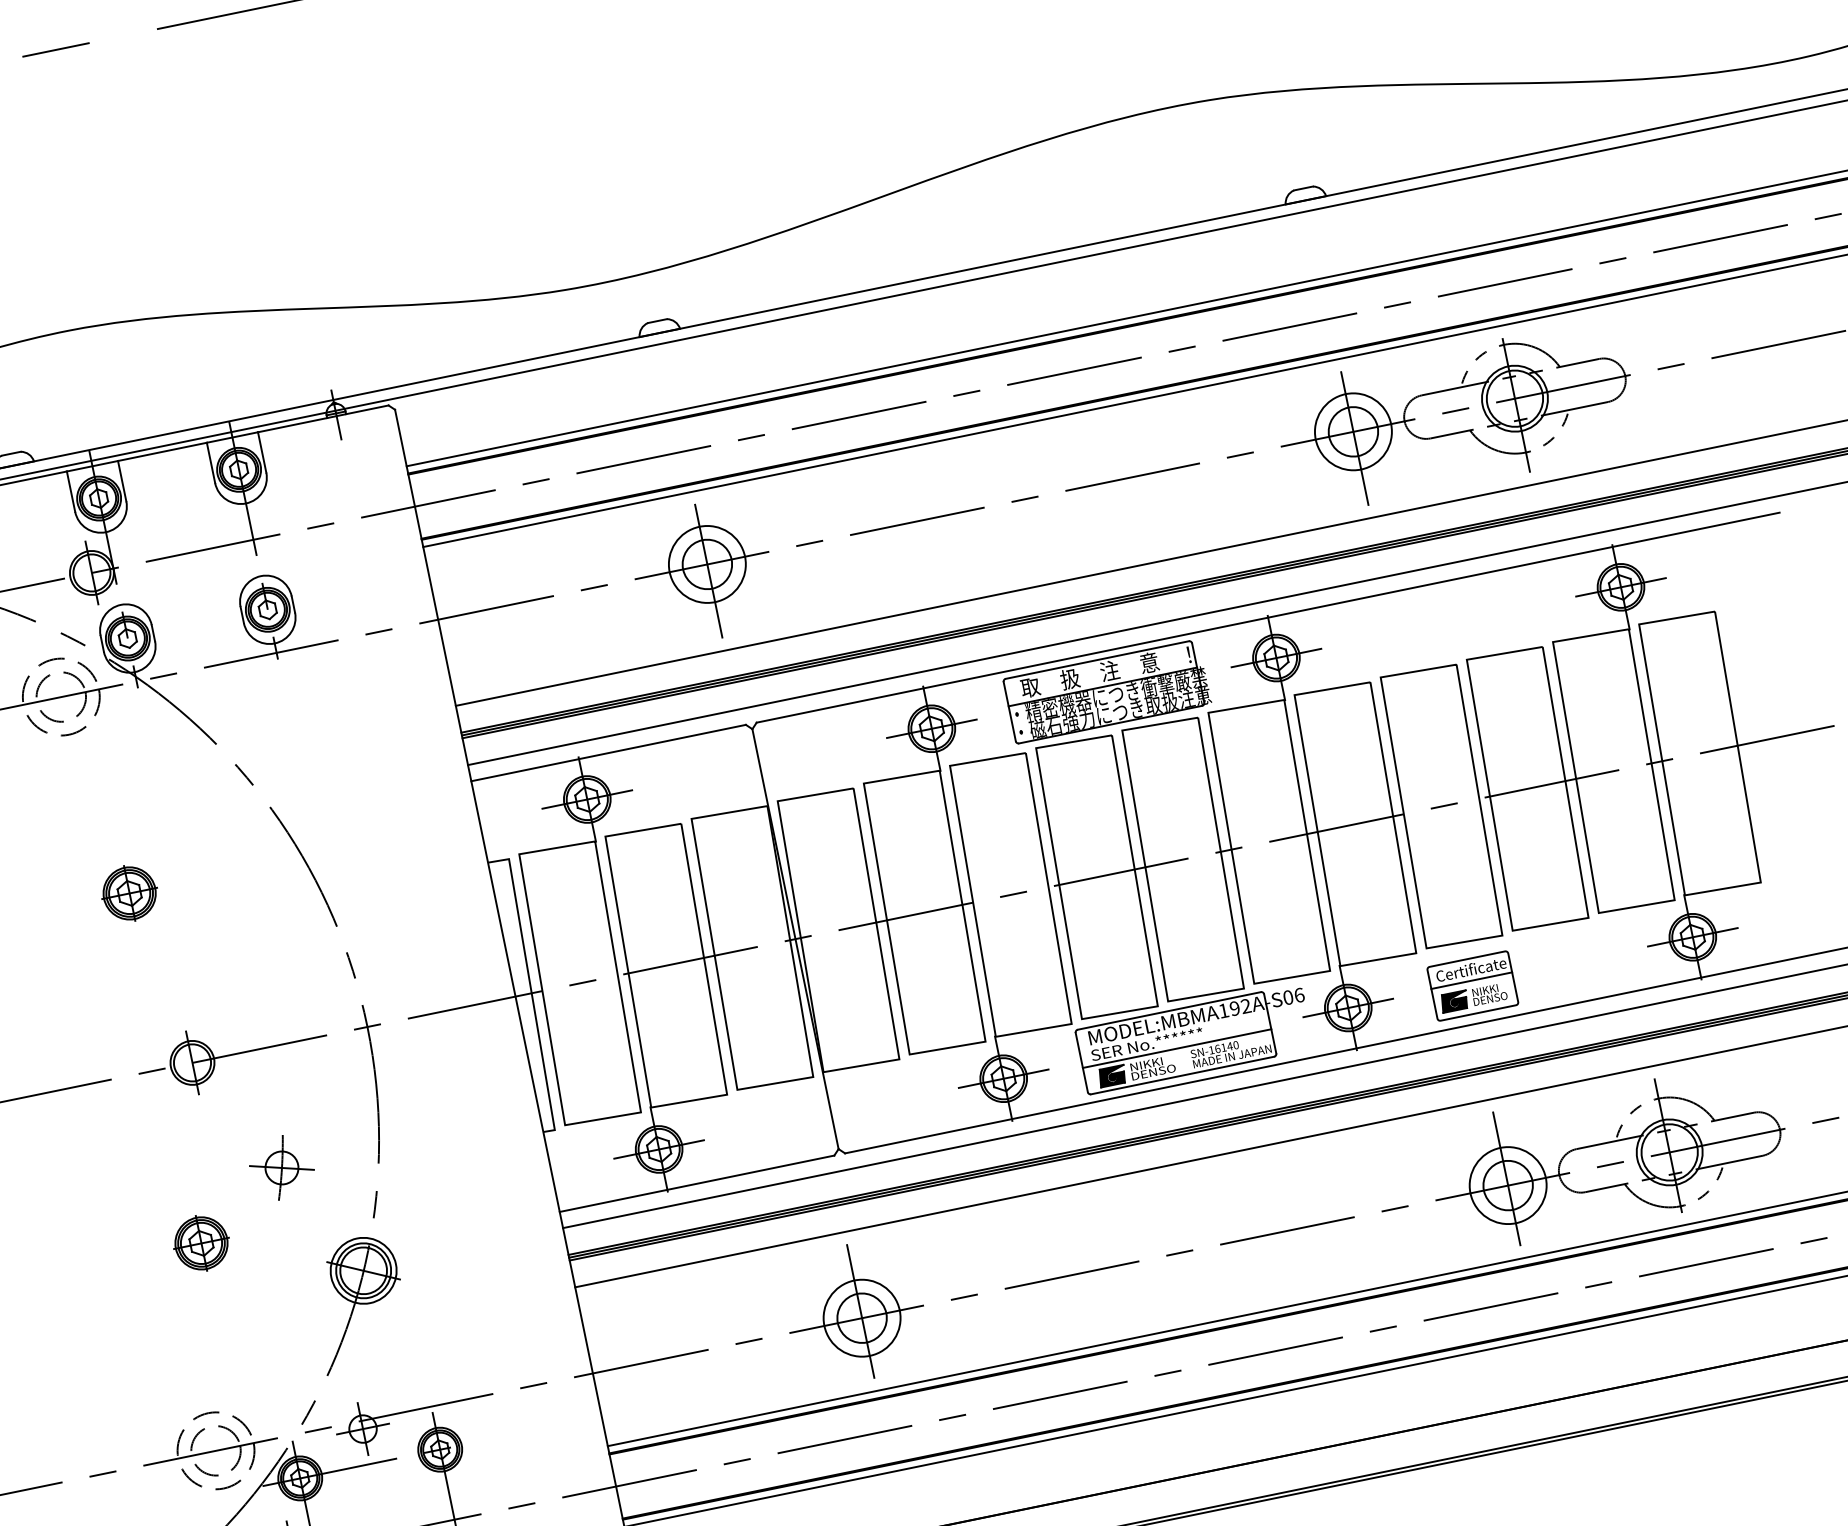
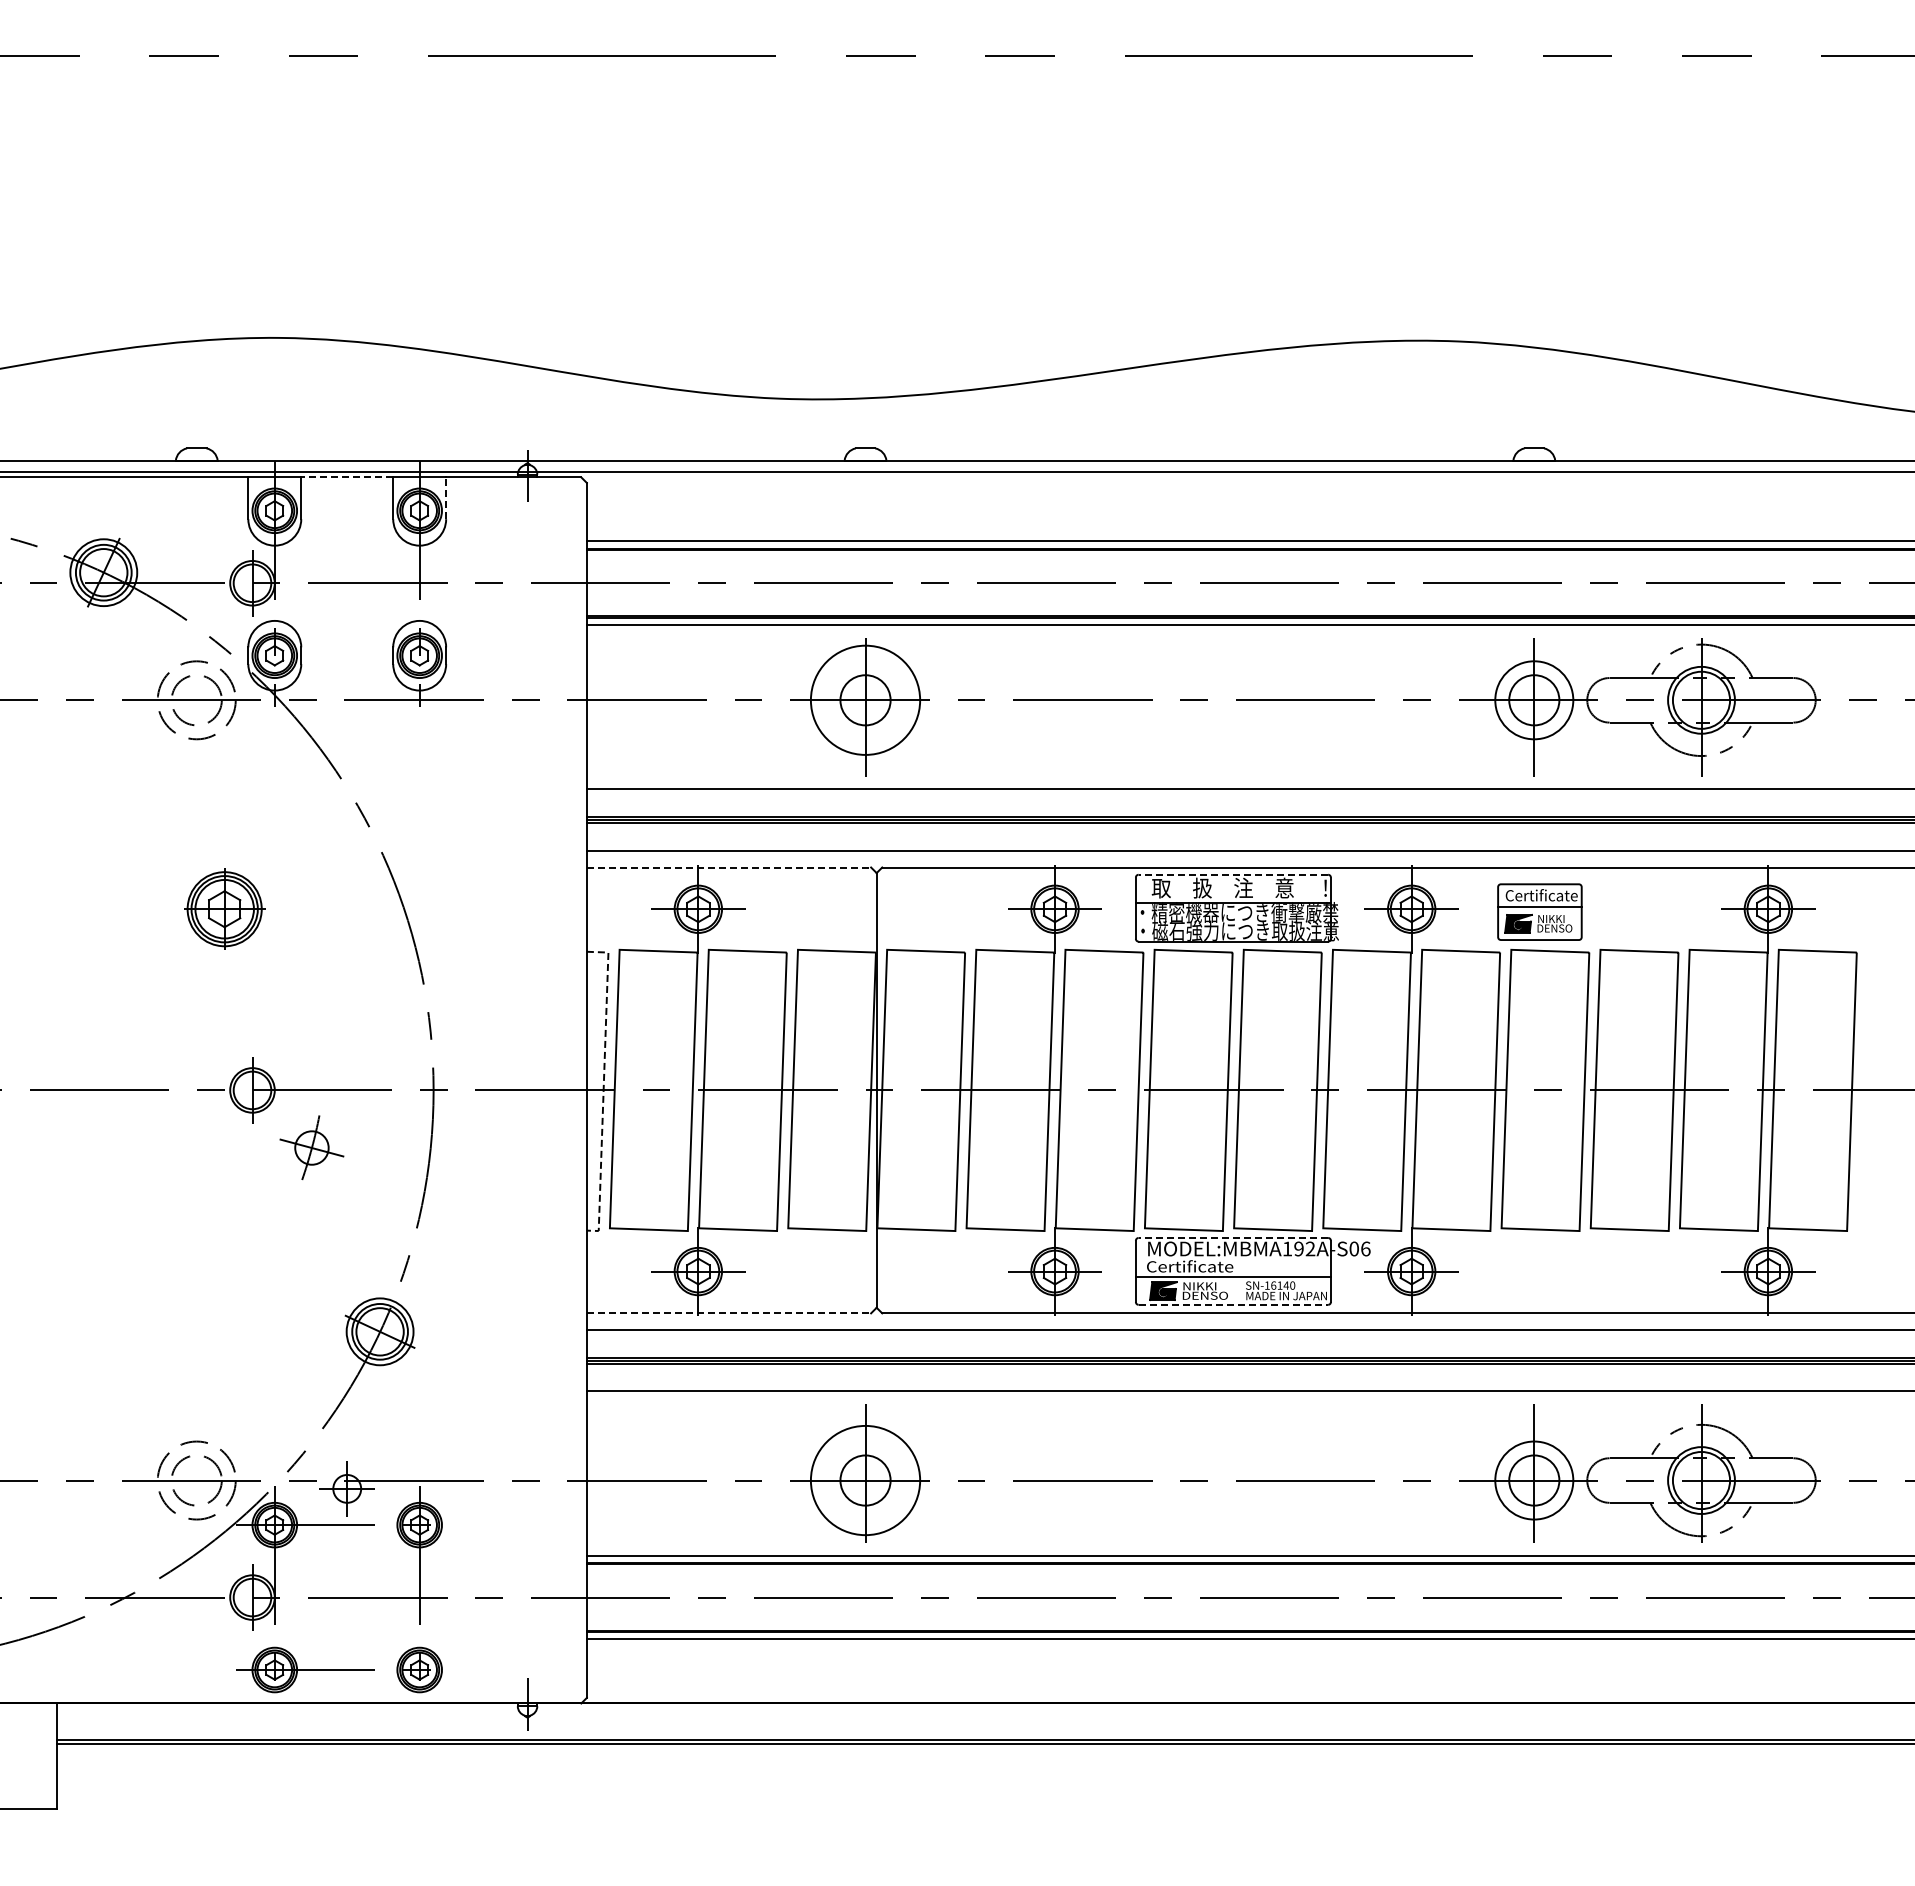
line: (162, 451) -> (347, 477), solid -> dashed
line: (262, 452) -> (446, 498), solid -> dashed
circle: (707, 564) -> (865, 700), size x1.4
line: (1097, 659) -> (1233, 874), solid -> dashed
line: (609, 752) -> (729, 867), solid -> dashed
part: (129, 893) -> (224, 909), size x1.4
part: (1472, 985) -> (1539, 911), moved
line: (531, 990) -> (603, 1087), solid -> dashed
line: (1169, 1010) -> (1233, 1237), solid -> dashed
text: (1147, 1044) -> (1204, 1266), SER No.****** -> Certificate
line: (1182, 1075) -> (1233, 1304), solid -> dashed
part: (281, 1167) -> (311, 1147), moved
line: (697, 1183) -> (729, 1313), solid -> dashed
part: (201, 1243) -> (224, 1271), removed
circle: (862, 1318) -> (865, 1480), size x1.4

